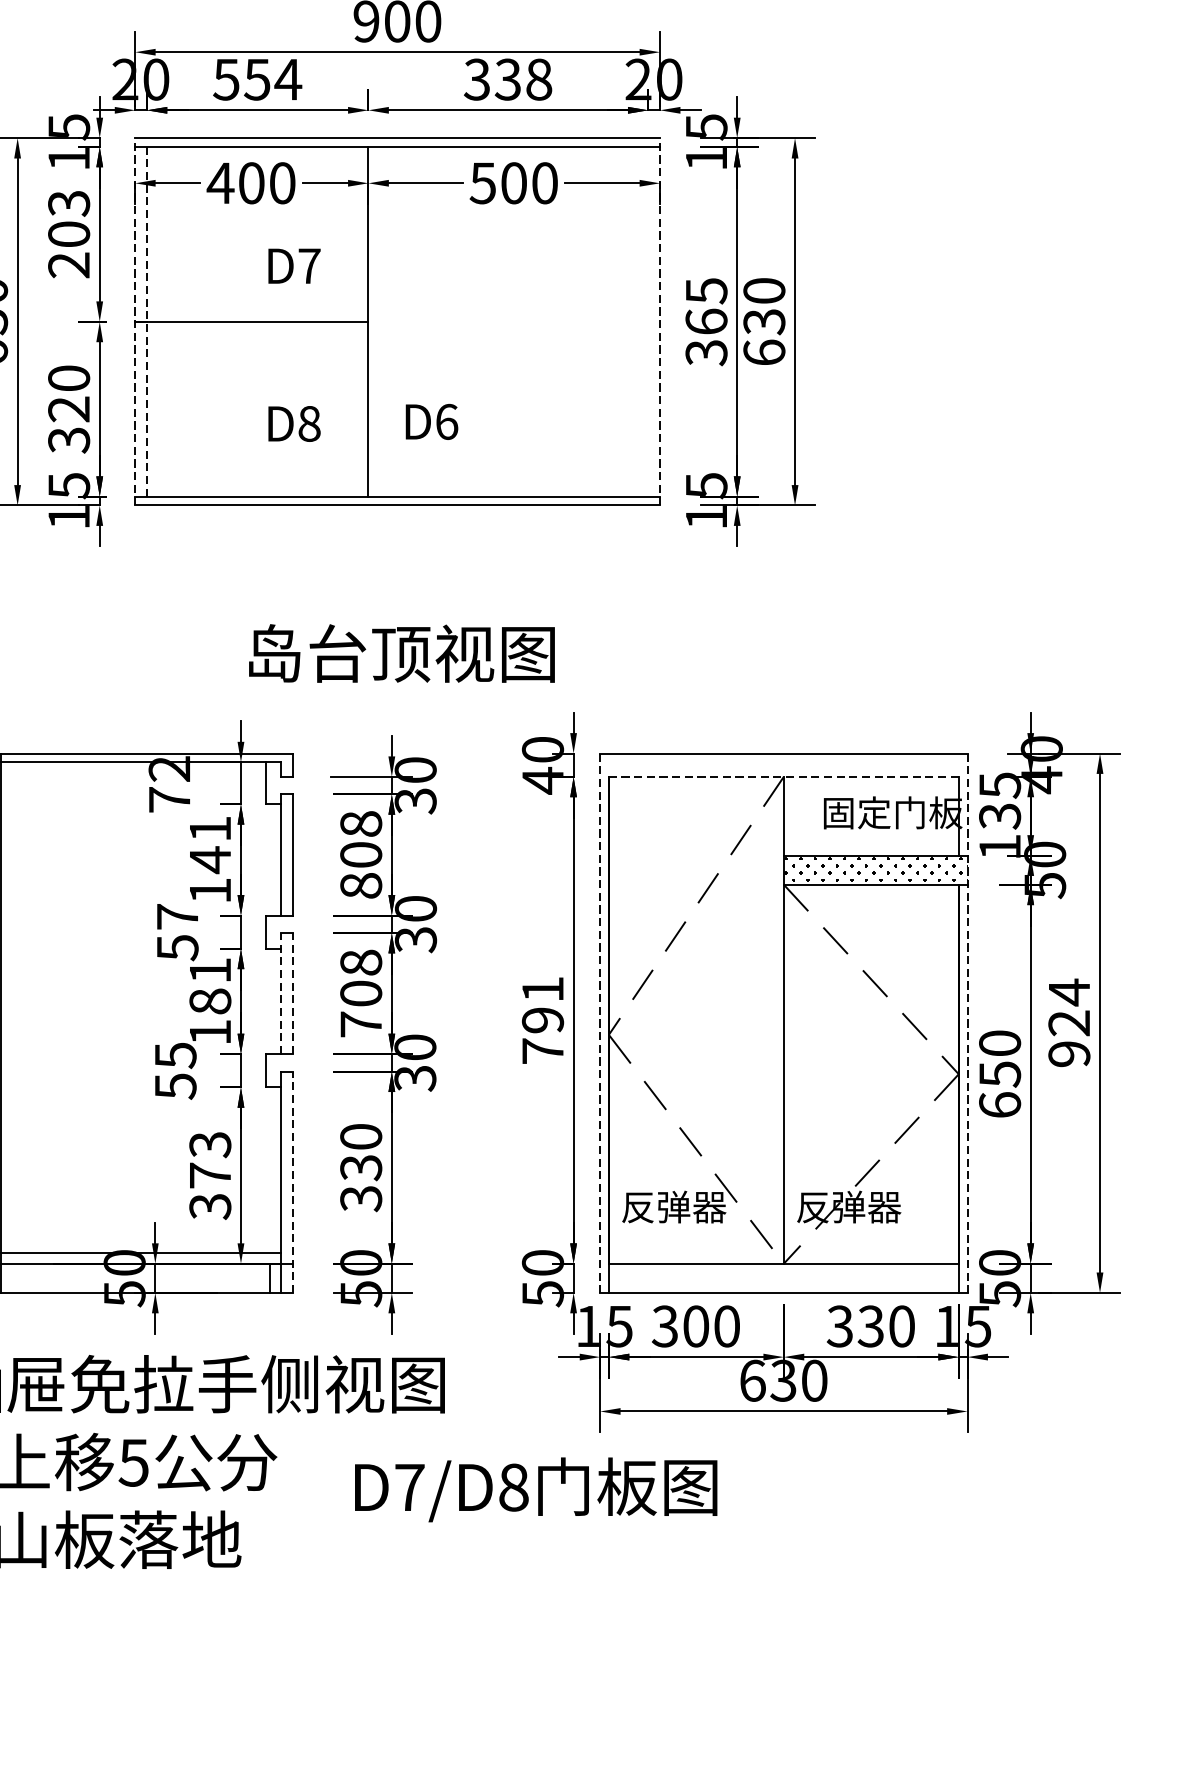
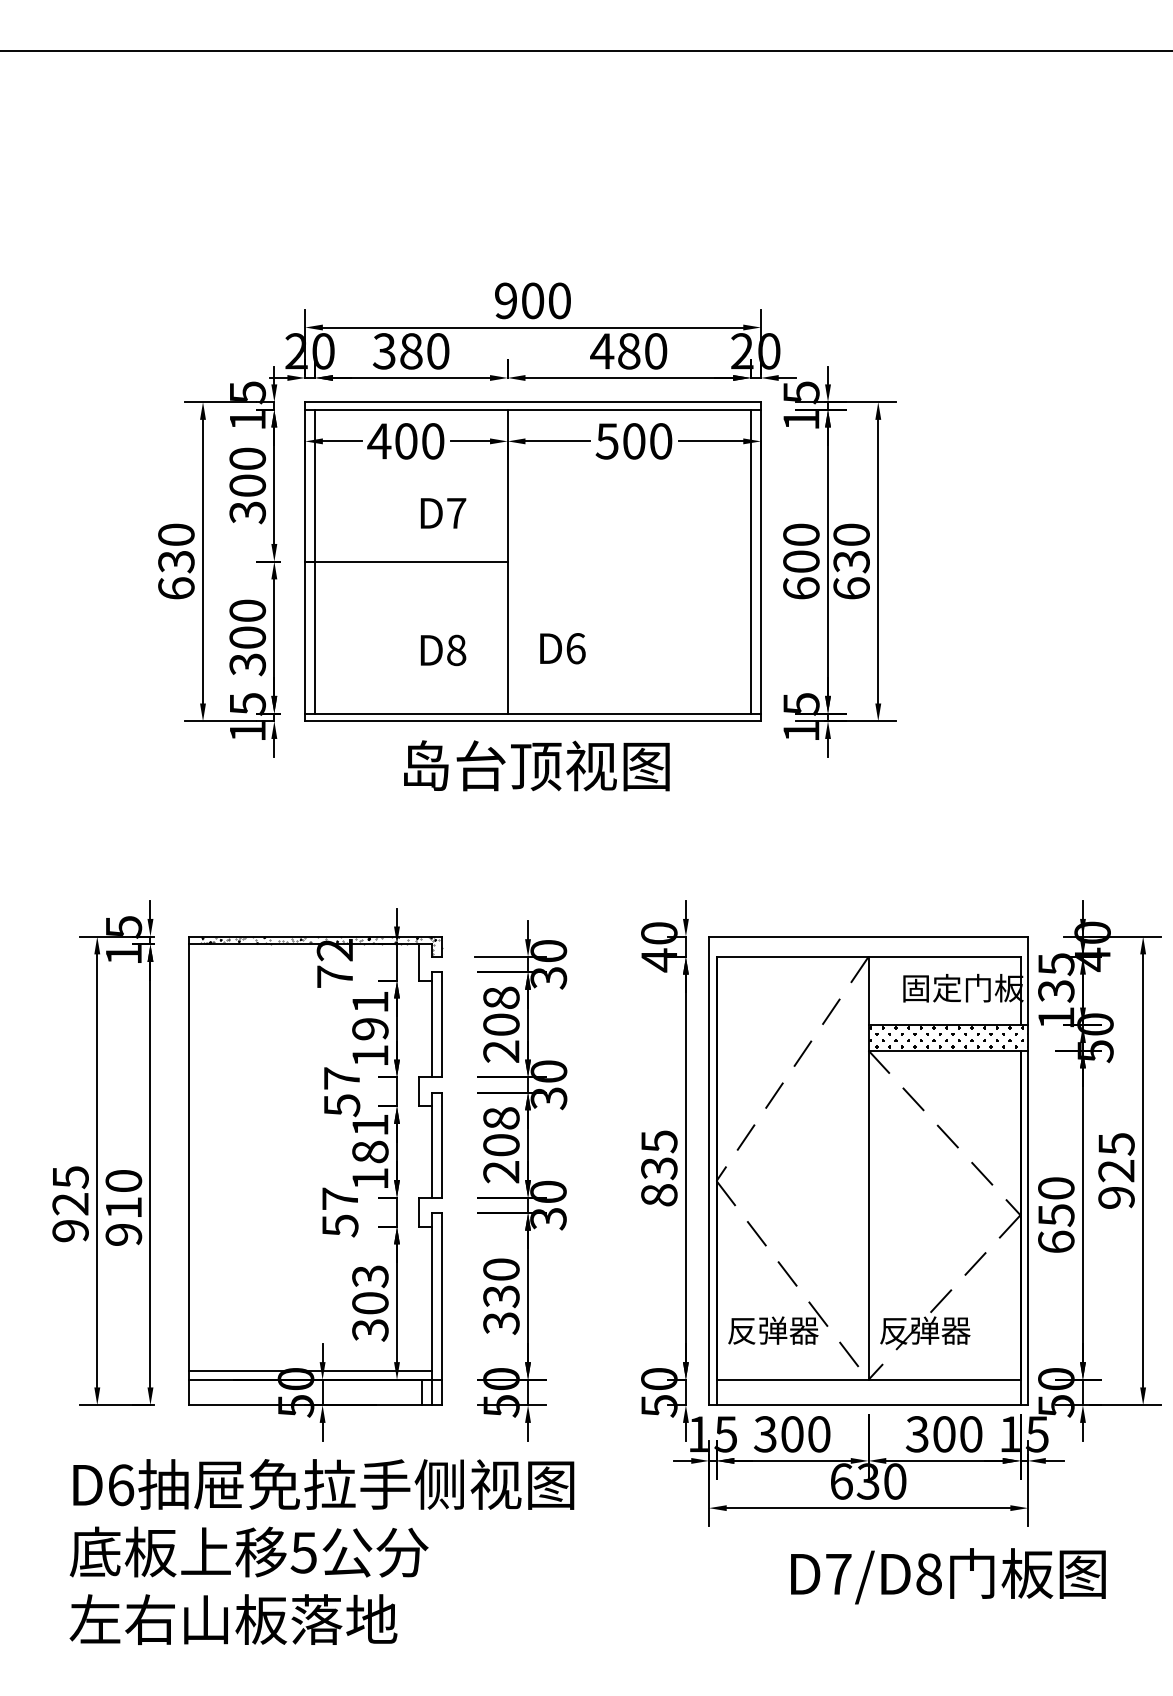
text: (257, 79) -> (411, 351), 554 -> 380
text: (507, 79) -> (628, 351), 338 -> 480
text: (68, 234) -> (247, 485), 203 -> 300
line: (135, 321) -> (305, 561), dashed -> solid
line: (147, 321) -> (315, 561), dashed -> solid
line: (647, 321) -> (750, 561), added
line: (660, 321) -> (761, 561), dashed -> solid
text: (706, 321) -> (801, 561), 365 -> 600
text: (68, 409) -> (247, 637), 320 -> 300
text: (401, 653) -> (536, 765), moved
hatch: (154, 762) -> (321, 944), added
line: (783, 776) -> (868, 956), dashed -> solid
text: (210, 860) -> (370, 1029), 141 -> 191
text: (361, 885) -> (501, 1051), 808 -> 208
text: (1069, 992) -> (1116, 1144), 924 -> 925
line: (281, 993) -> (432, 1145), dashed -> solid
line: (293, 993) -> (442, 1145), dashed -> solid
text: (543, 1020) -> (659, 1168), 791 -> 835
text: (361, 1023) -> (501, 1171), 708 -> 208
line: (599, 1023) -> (708, 1171), dashed -> solid
line: (968, 1023) -> (1028, 1171), dashed -> solid
text: (175, 1054) -> (340, 1198), 55 -> 57
text: (210, 1175) -> (370, 1303), 373 -> 303
line: (293, 1181) -> (442, 1308), dashed -> solid
text: (870, 1326) -> (943, 1434), 330 -> 300
text: (536, 1490) -> (948, 1576), moved

